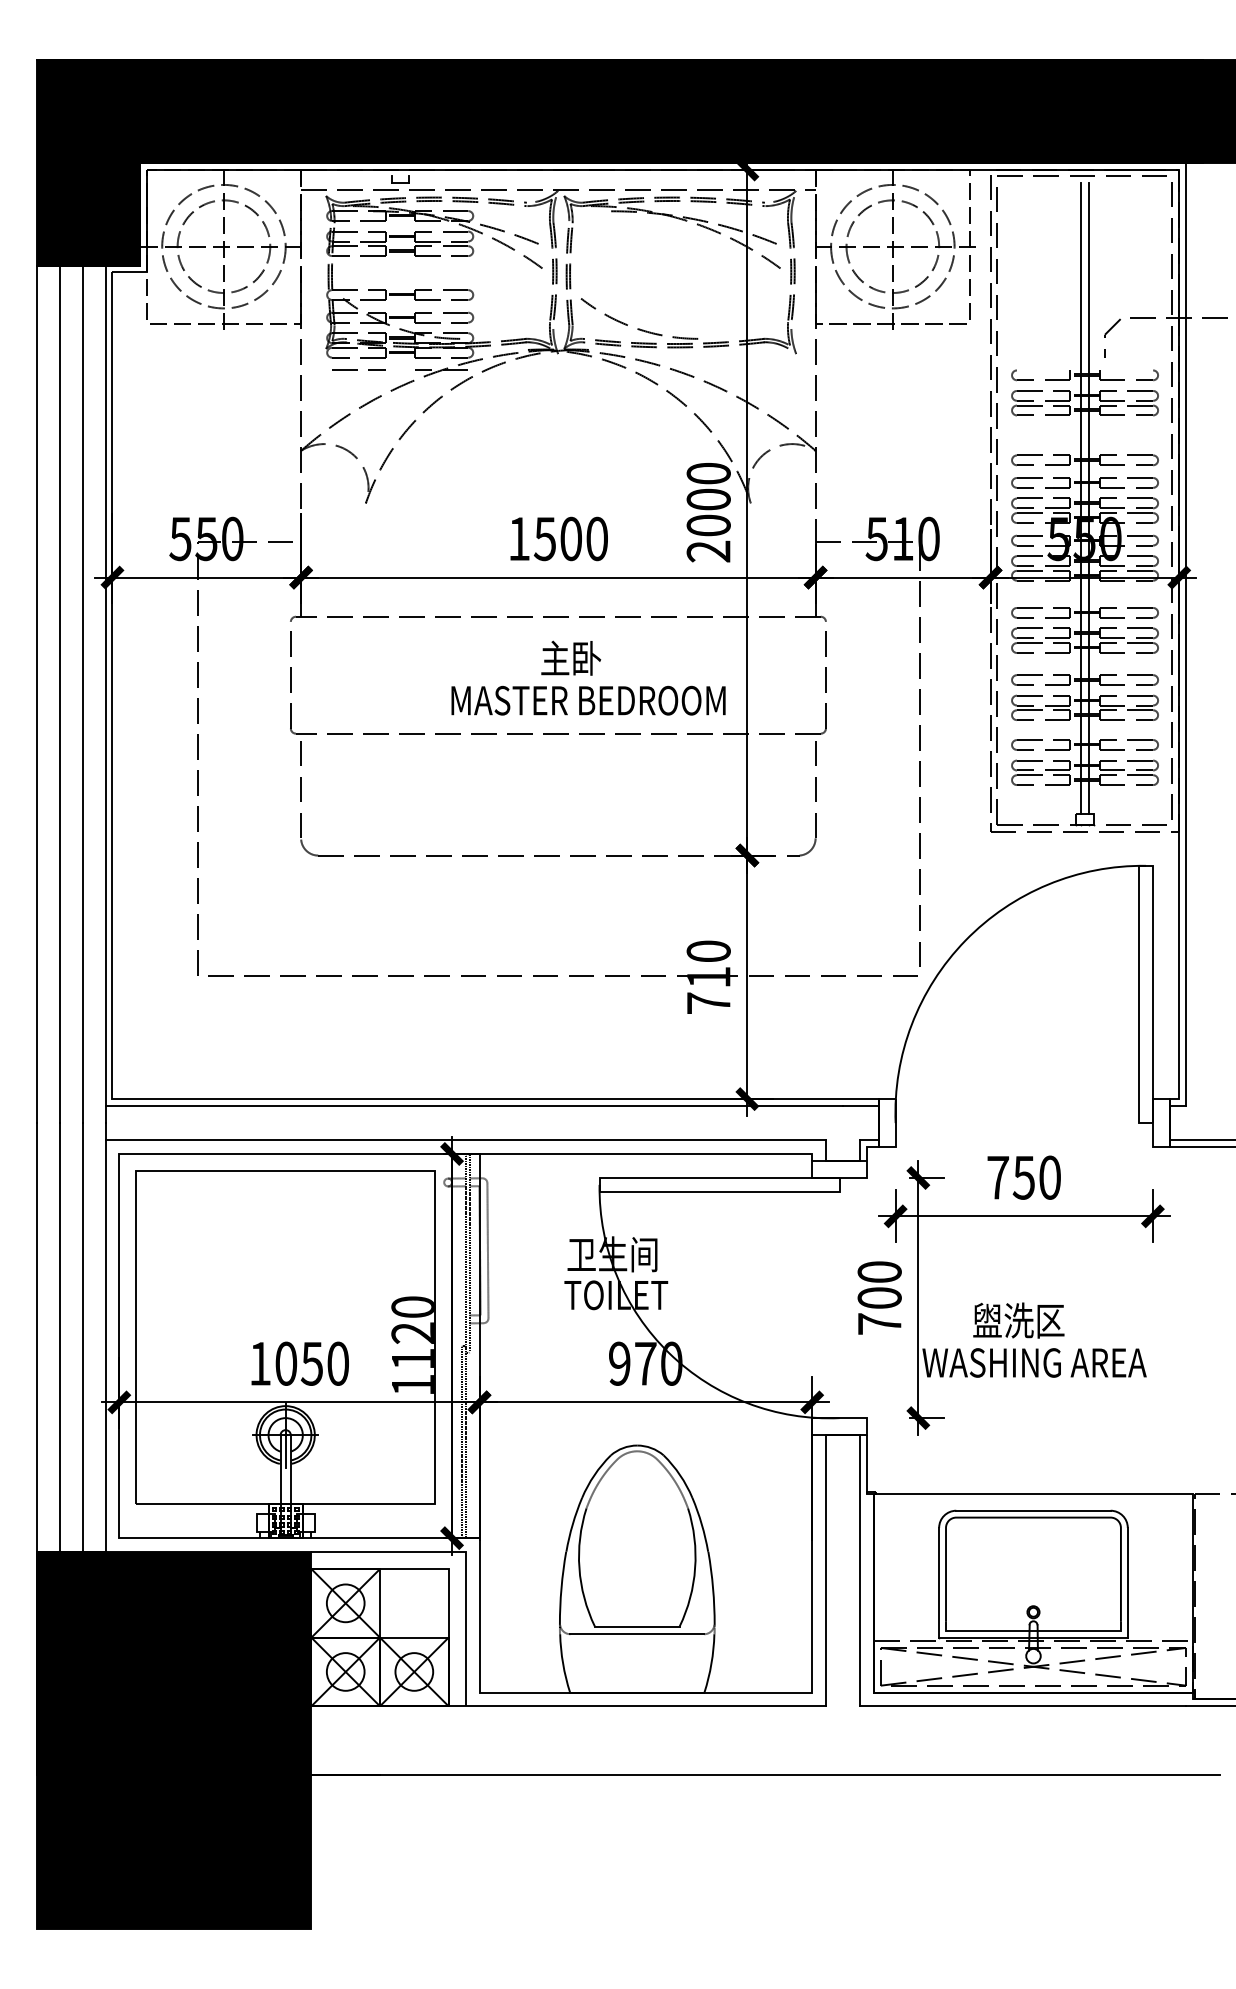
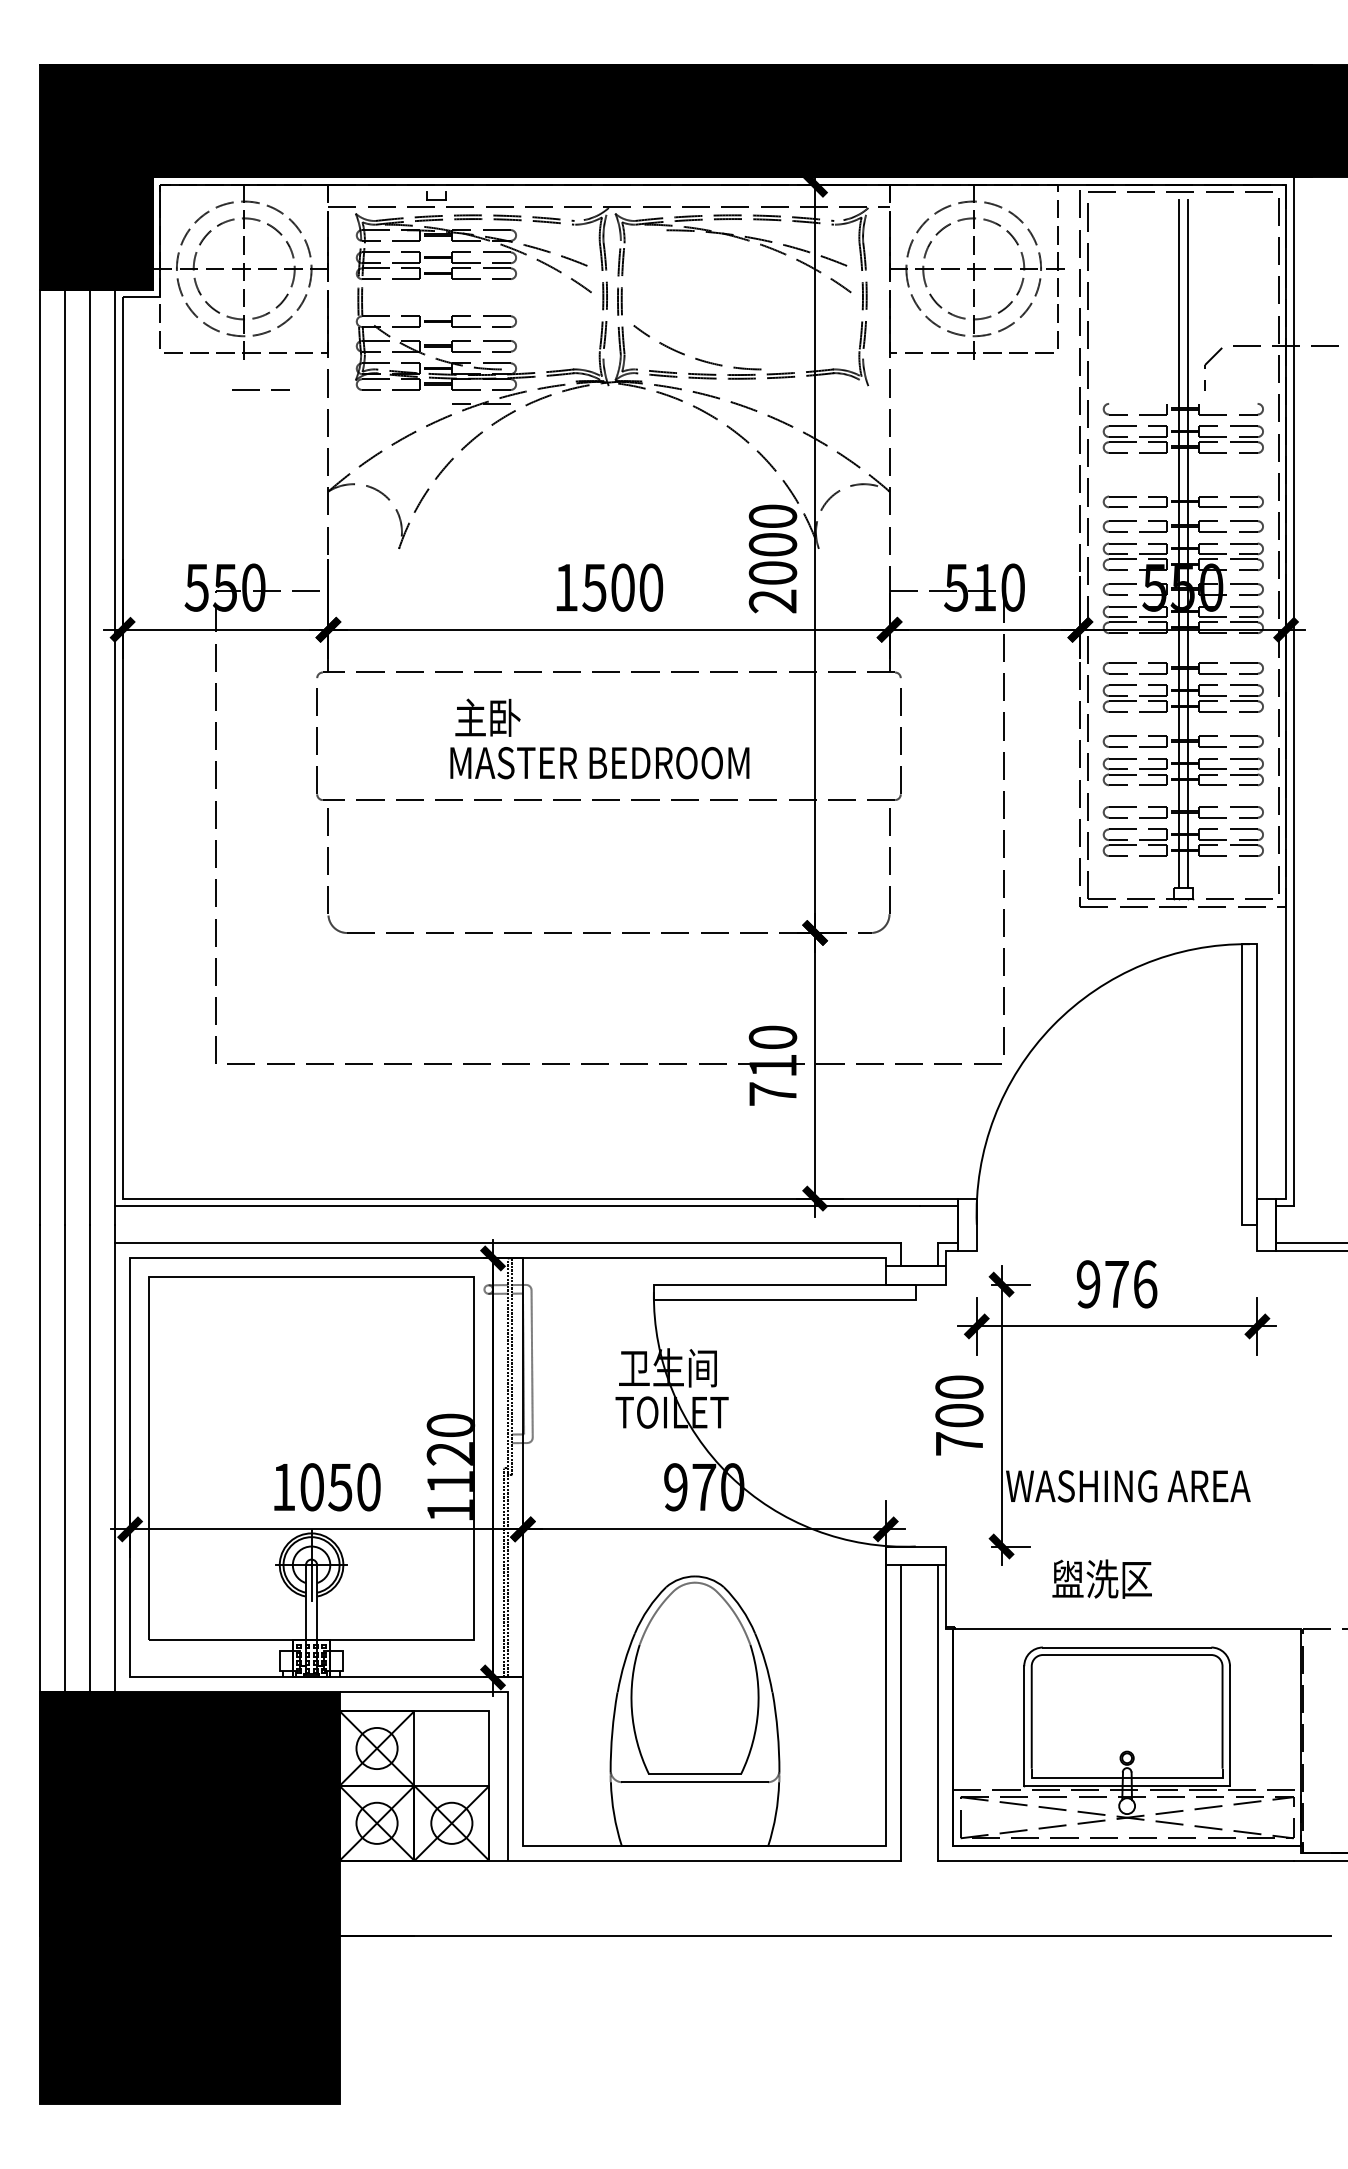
line: (357, 370) -> (259, 389), moved
text: (570, 657) -> (487, 717), moved
text: (588, 701) -> (599, 763), moved
text: (1023, 1177) -> (1116, 1284), 750 -> 976
text: (1018, 1319) -> (1101, 1578), moved

